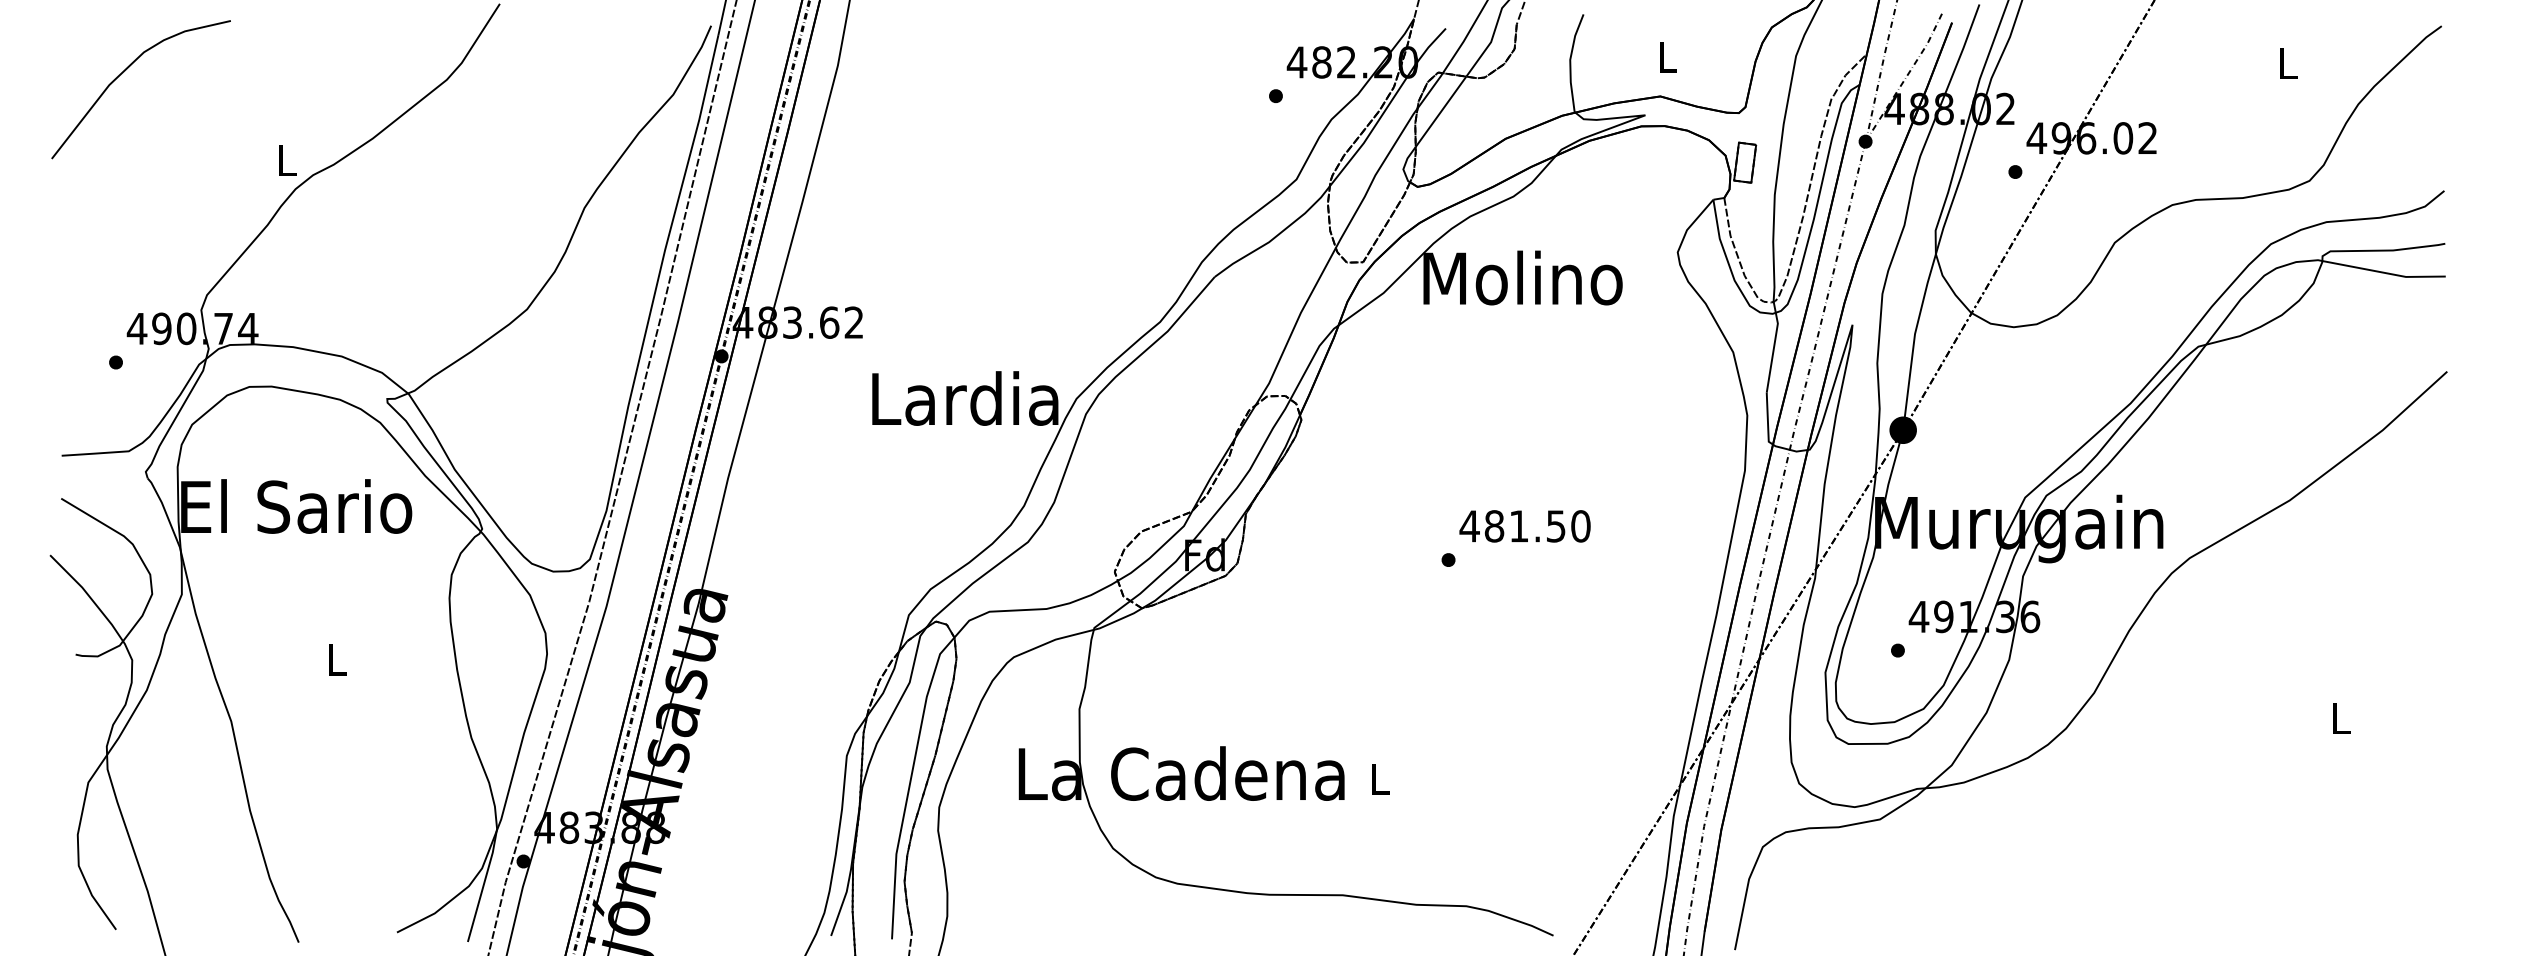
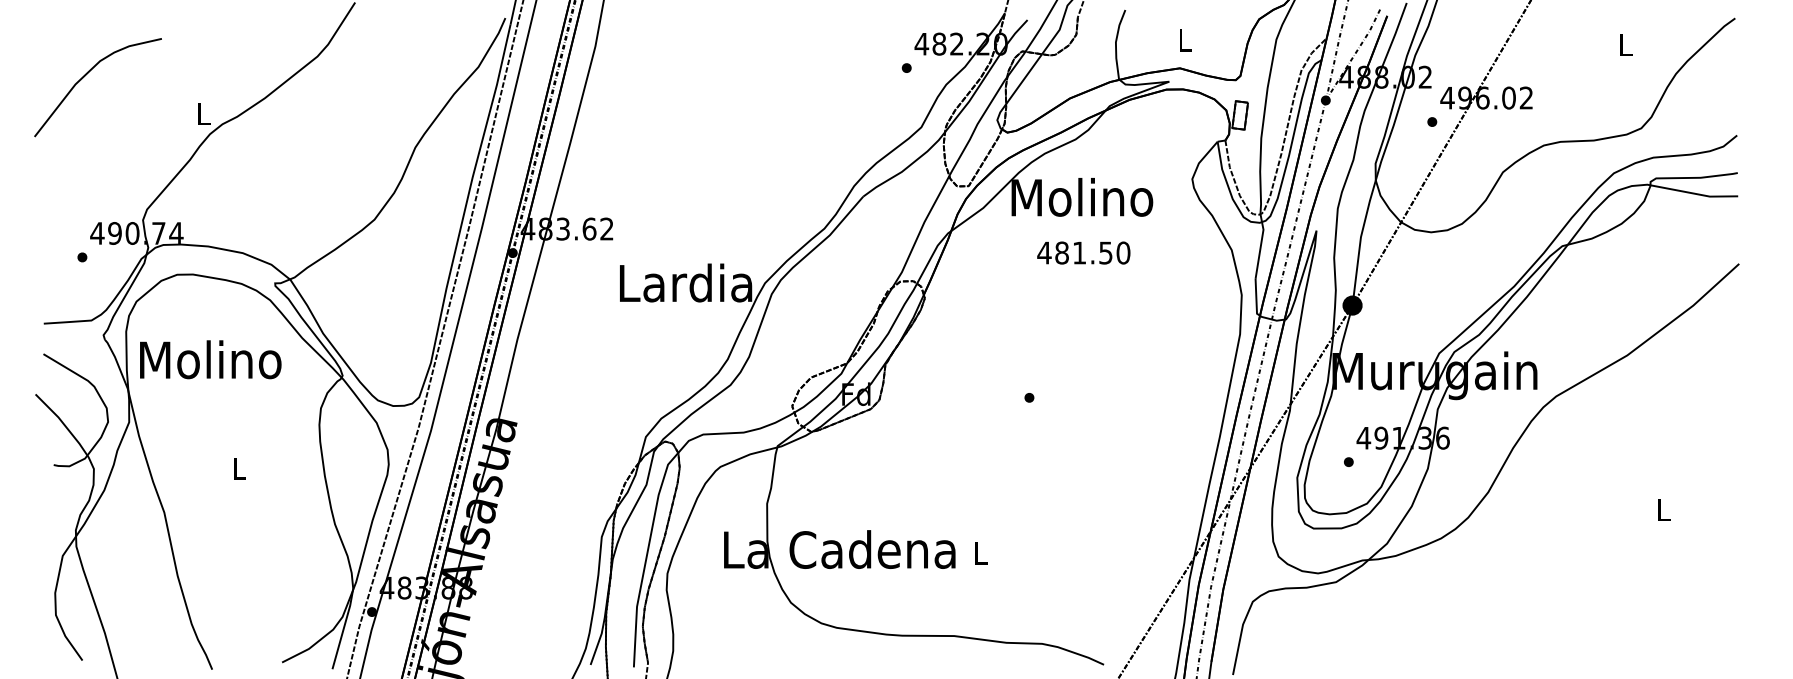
curve: (124, 72) -> (86, 75), moved
text: (296, 506) -> (210, 359), El Sario -> Molino
text: (1524, 526) -> (1083, 253), moved

